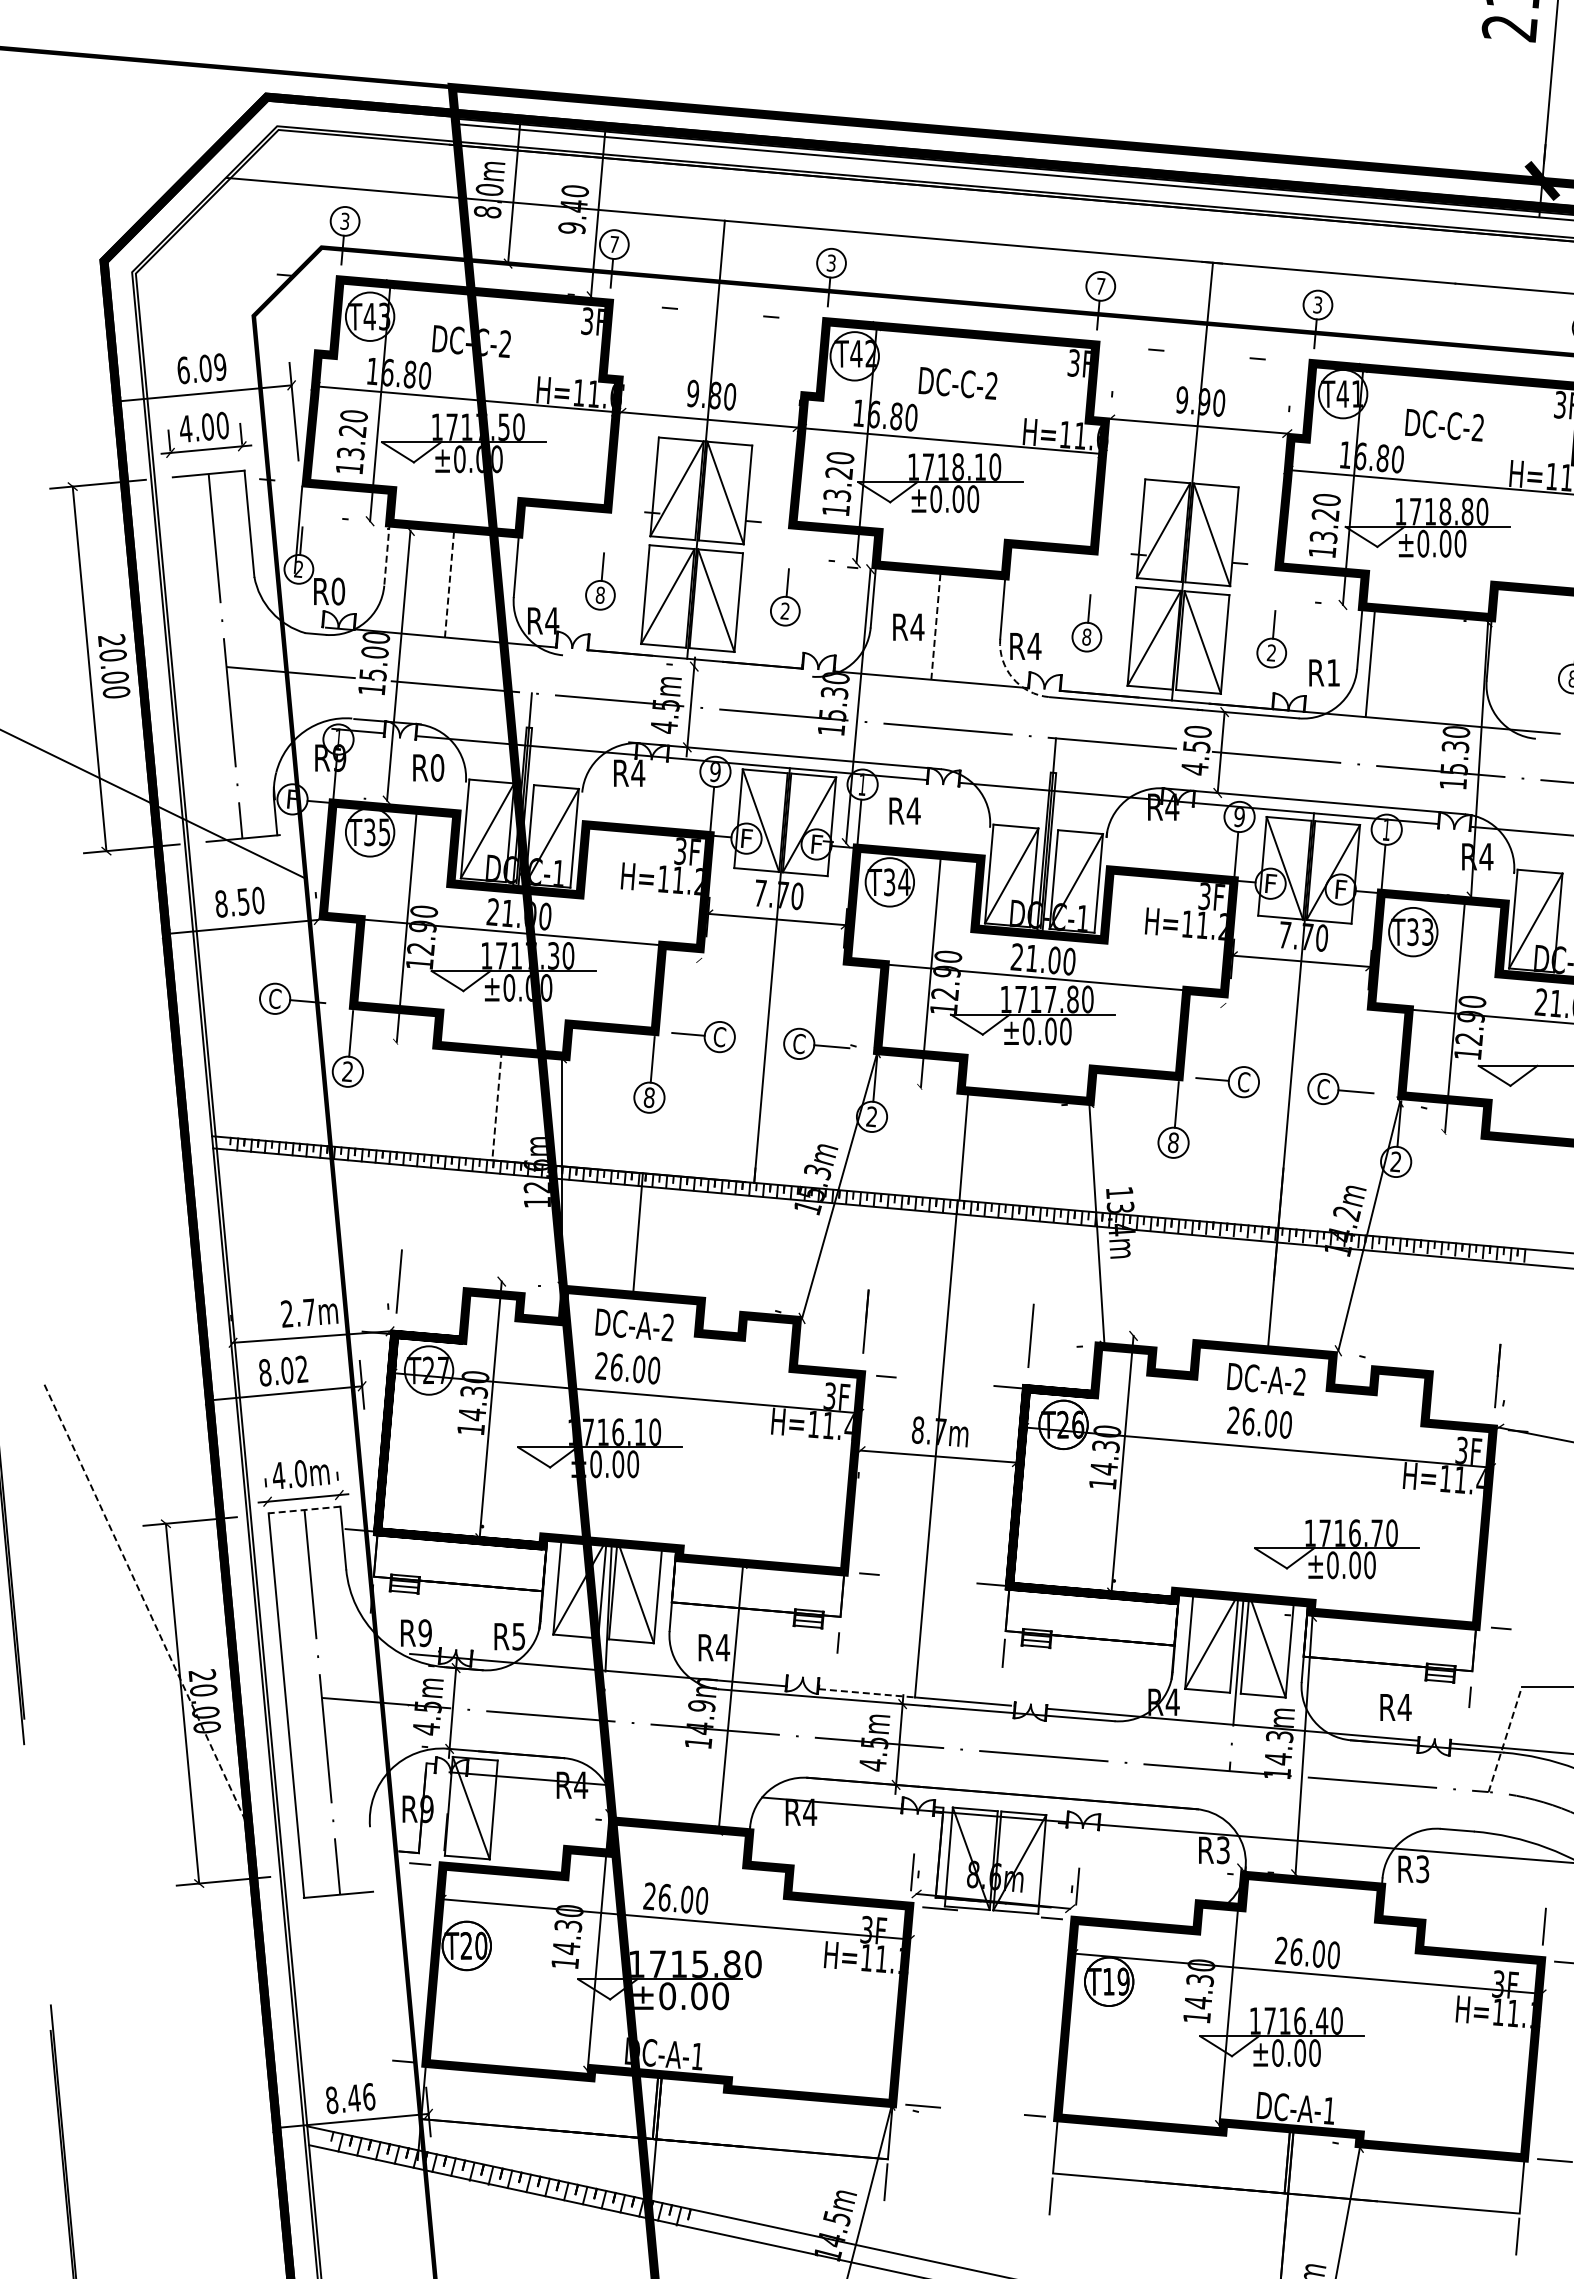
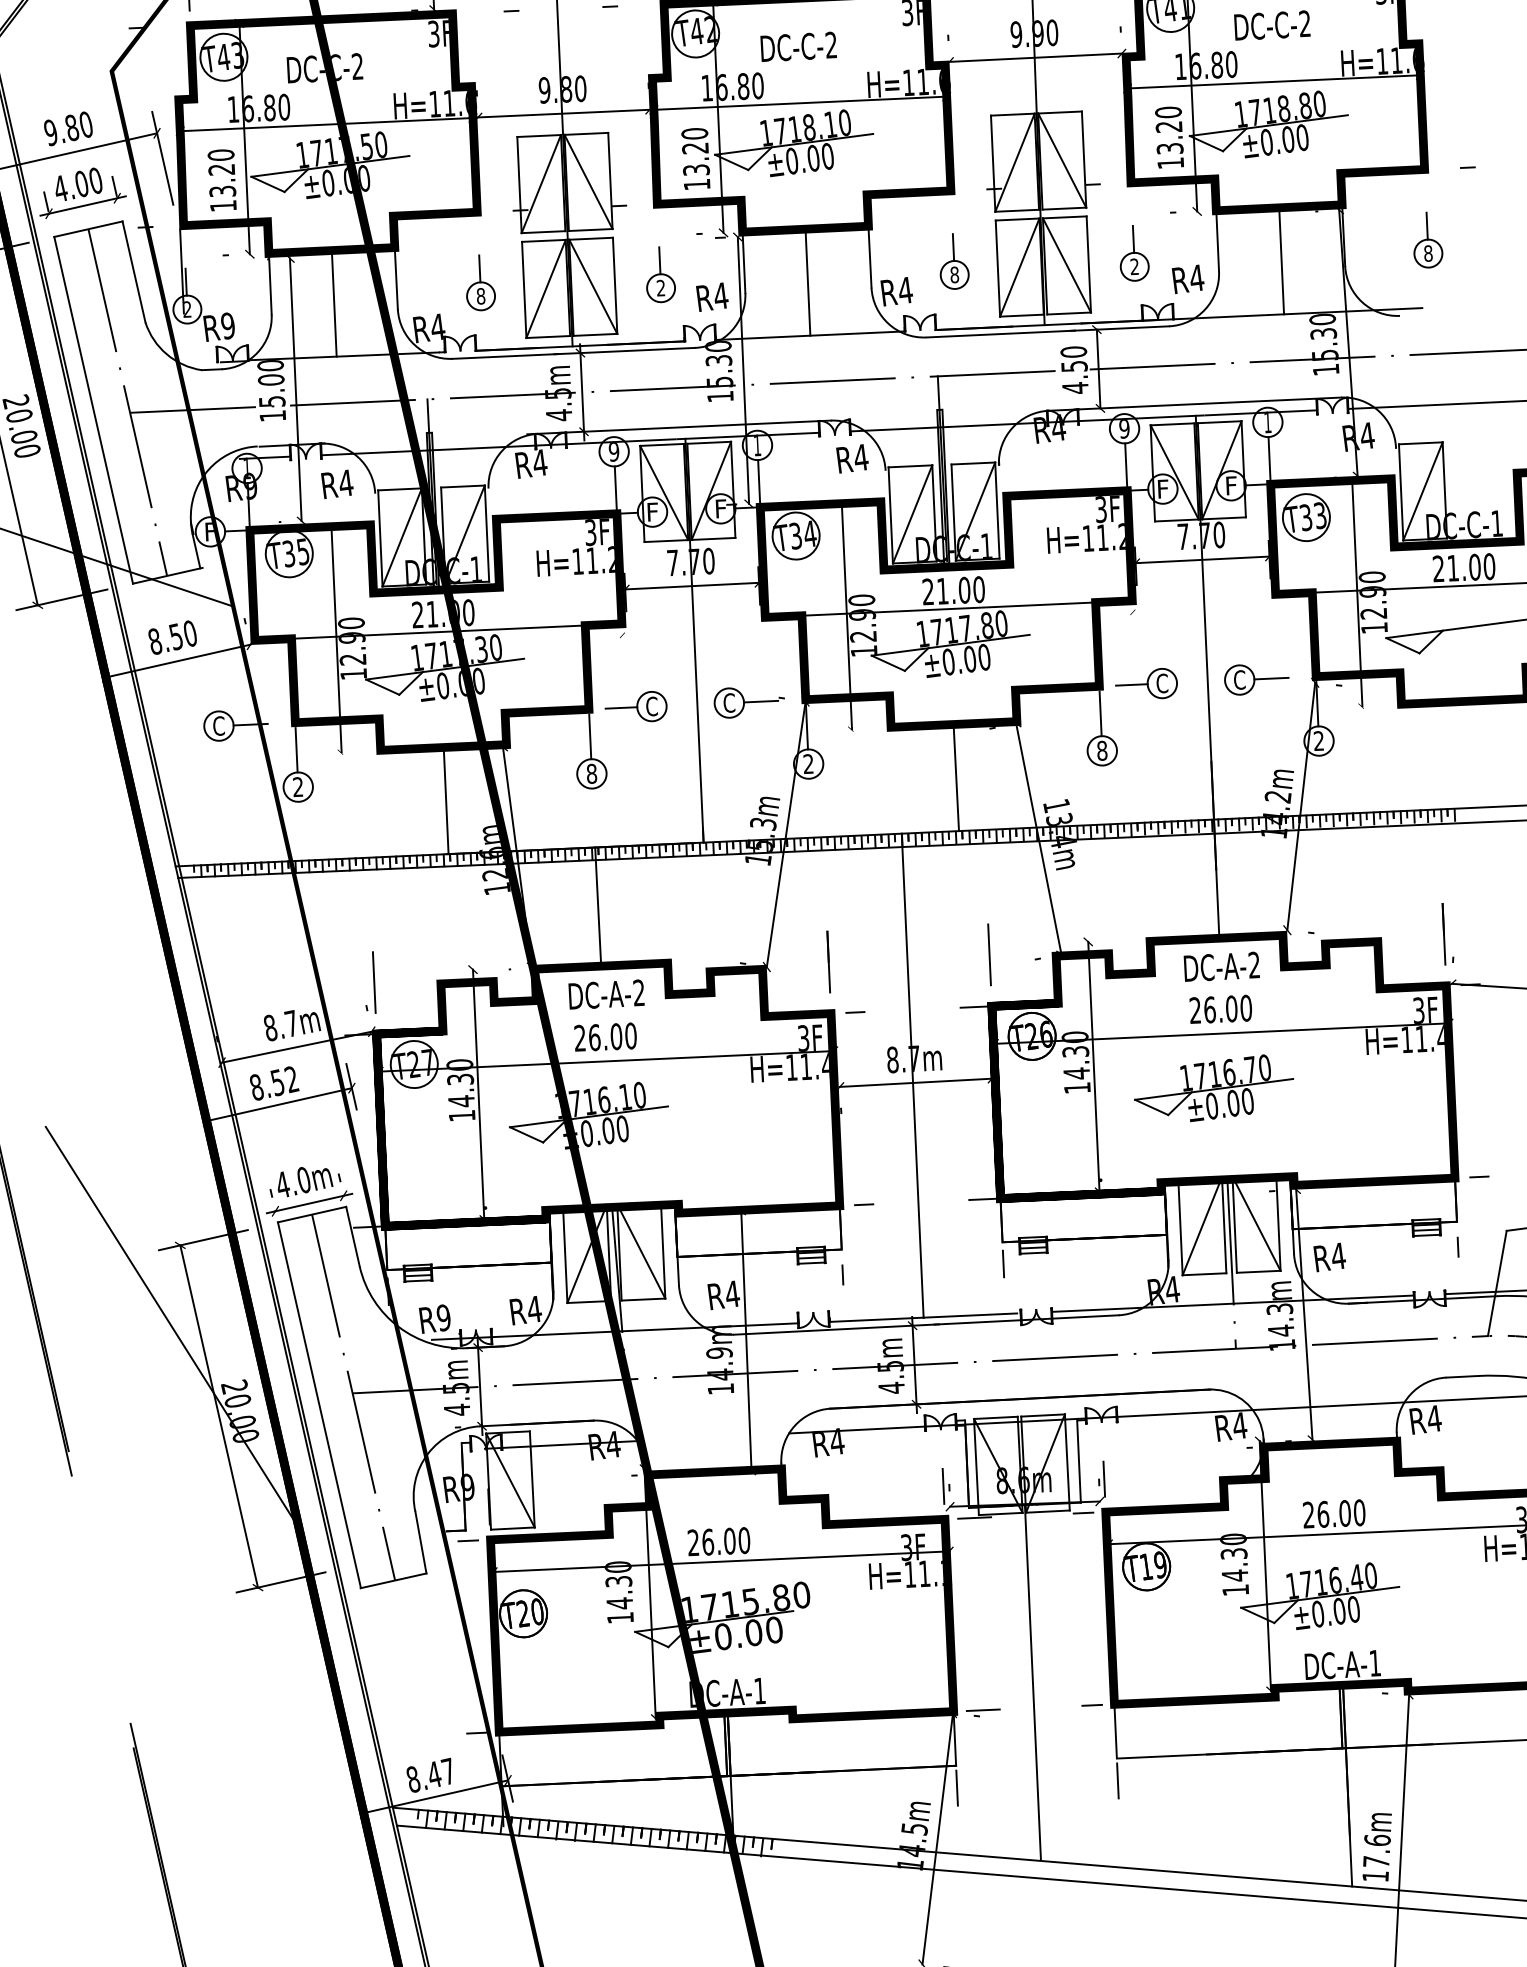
text: (201, 368) -> (68, 128), 6.09 -> 9.80
line: (387, 554) -> (270, 284), dashed -> solid
line: (449, 583) -> (334, 304), dashed -> solid
text: (338, 591) -> (228, 325), R0 -> R9
line: (936, 625) -> (808, 282), dashed -> solid
text: (908, 626) -> (712, 296), moved
line: (189, 659) -> (93, 410), added
line: (1370, 662) -> (1281, 261), moved
line: (687, 665) -> (573, 352), added
text: (1333, 672) -> (1196, 277), R1 -> R4
arc: (1012, 678) -> (888, 324), dashed -> solid
text: (437, 767) -> (345, 482), R0 -> R4
text: (904, 810) -> (852, 458), moved
line: (497, 1105) -> (446, 800), dashed -> solid
line: (963, 1145) -> (955, 777), moved
text: (287, 1313) -> (270, 1027), 2.7m -> 8.7m
text: (287, 1370) -> (277, 1082), 8.02 -> 8.52
line: (304, 1510) -> (312, 1215), dashed -> solid
part: (1336, 1549) -> (1213, 1090), moved
line: (146, 1606) -> (172, 1327), dashed -> solid
text: (518, 1636) -> (534, 1309), R5 -> R4
line: (867, 1693) -> (877, 1319), dashed -> solid
text: (1395, 1707) -> (1329, 1257), moved
line: (1505, 1739) -> (1497, 1283), dashed -> solid
text: (1223, 1850) -> (1240, 1425), R3 -> R4
line: (371, 1859) -> (420, 1542), added
line: (1054, 1864) -> (1079, 1460), added
text: (1422, 1869) -> (1434, 1419), R3 -> R4
line: (977, 2084) -> (1032, 1682), added
text: (368, 2096) -> (448, 1771), 8.46 -> 8.47

